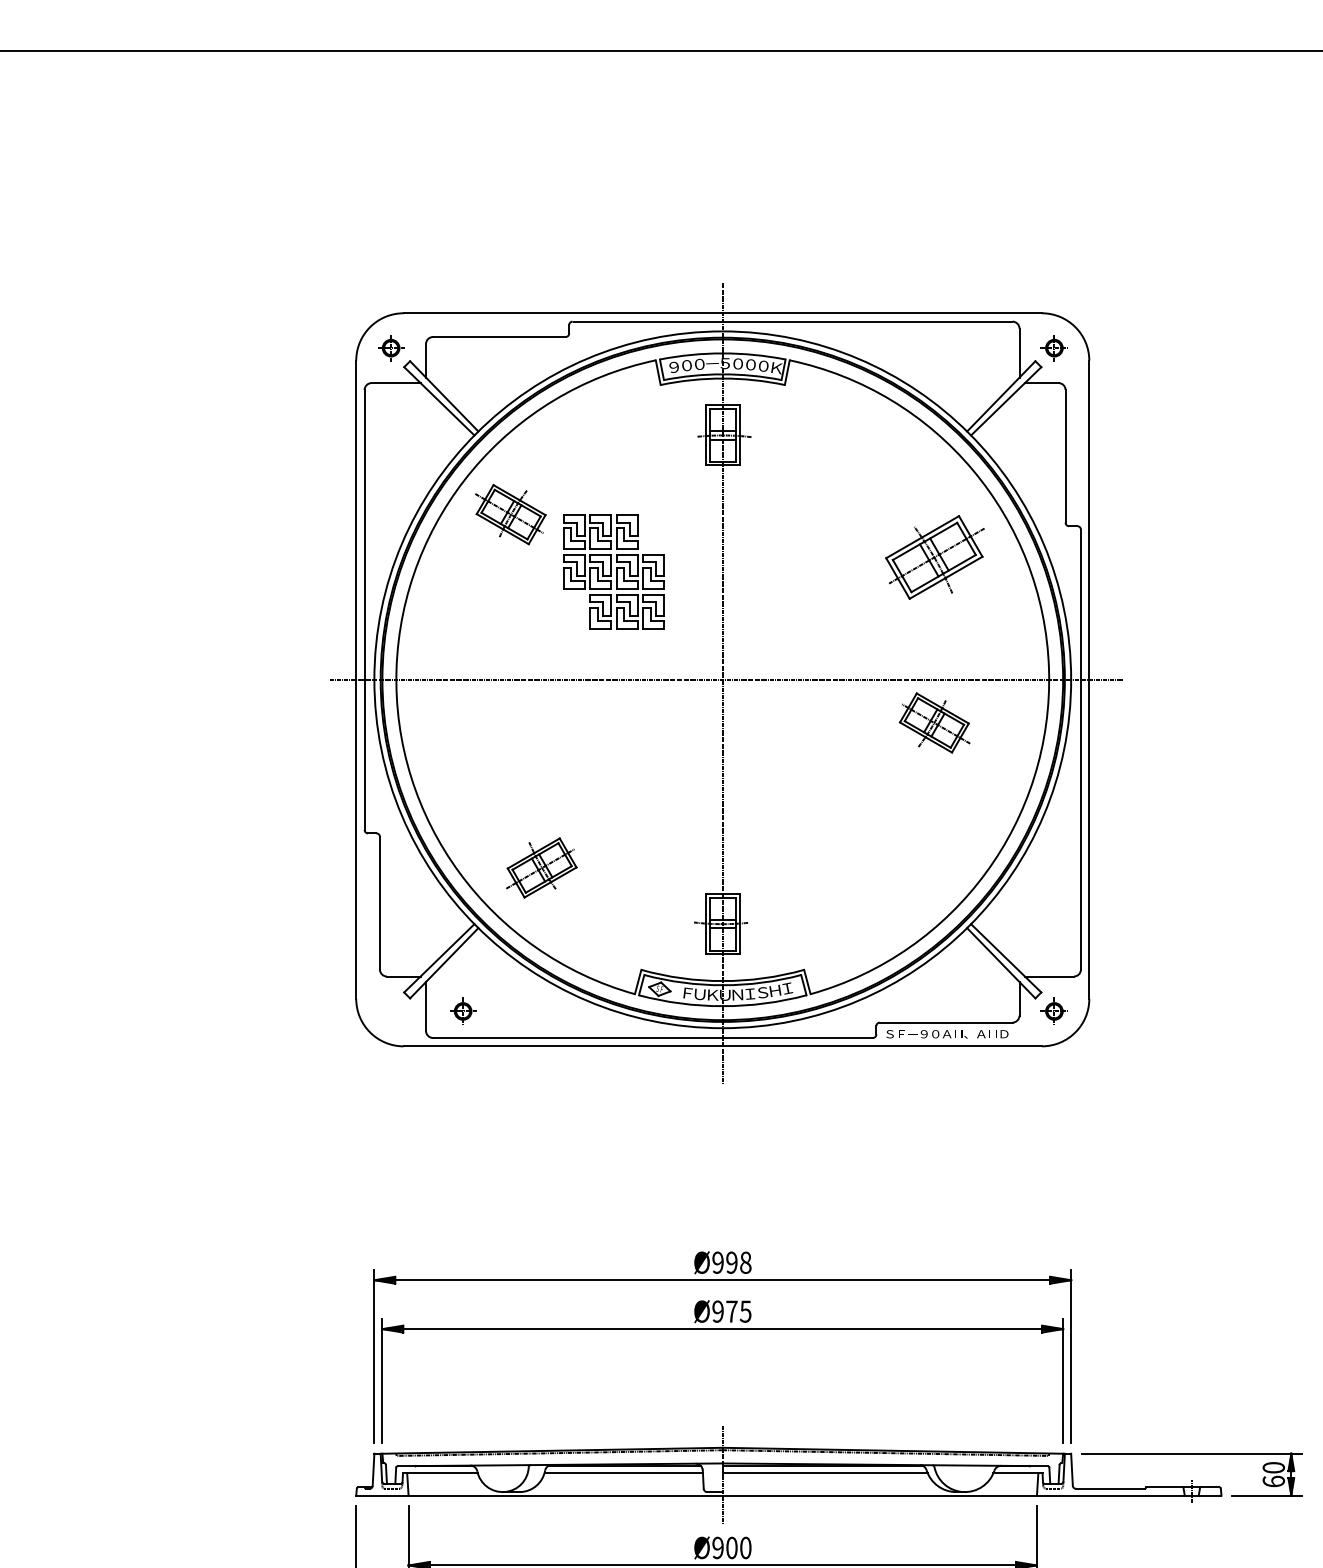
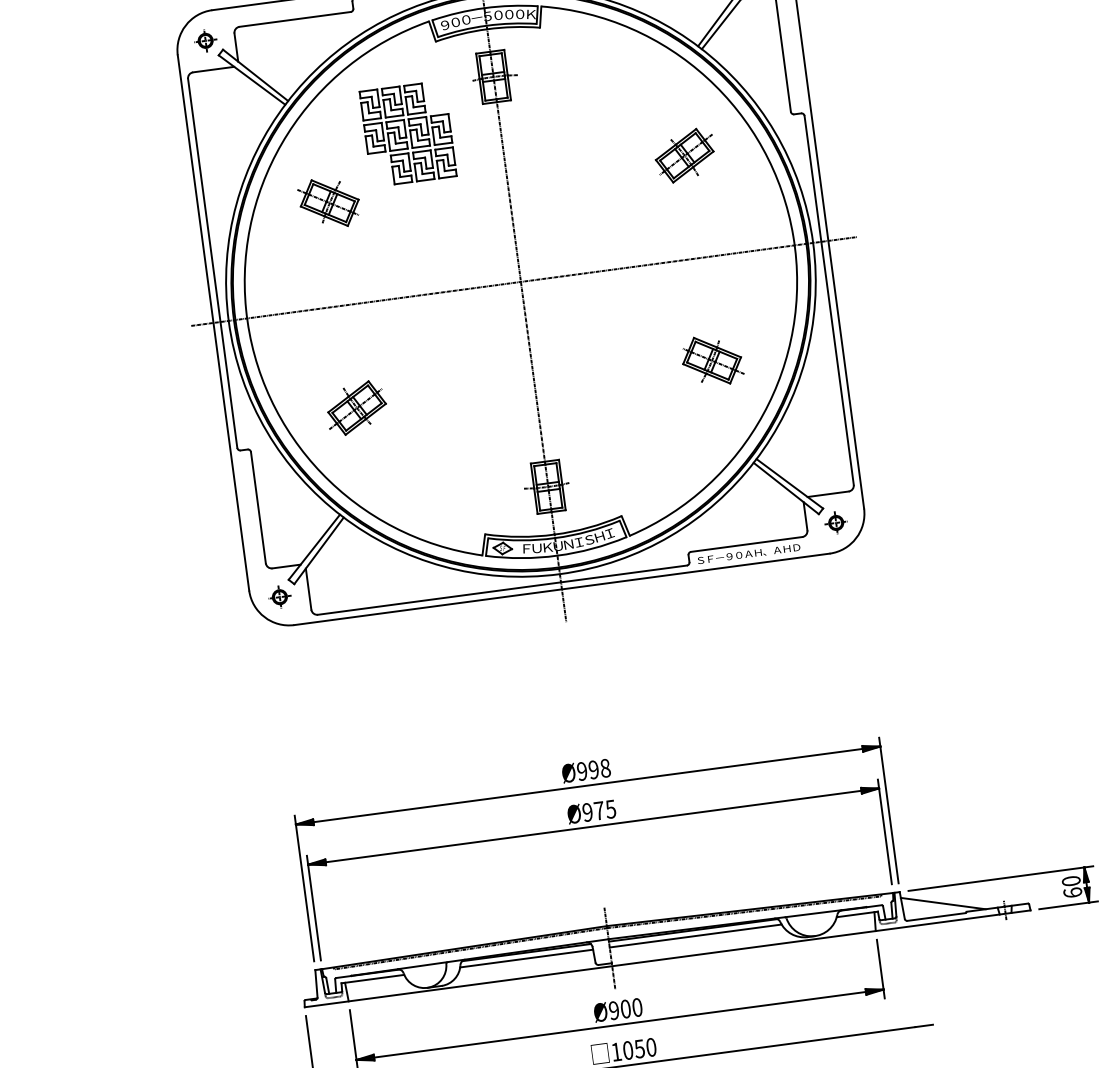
part: (510, 514) -> (329, 203), moved
part: (934, 557) -> (684, 155), size x0.71
part: (613, 571) -> (407, 133), moved
part: (934, 722) -> (712, 360), moved
part: (541, 867) -> (356, 407), moved
part: (463, 1010) -> (280, 596), moved
line: (1120, 1473) -> (943, 903), added

